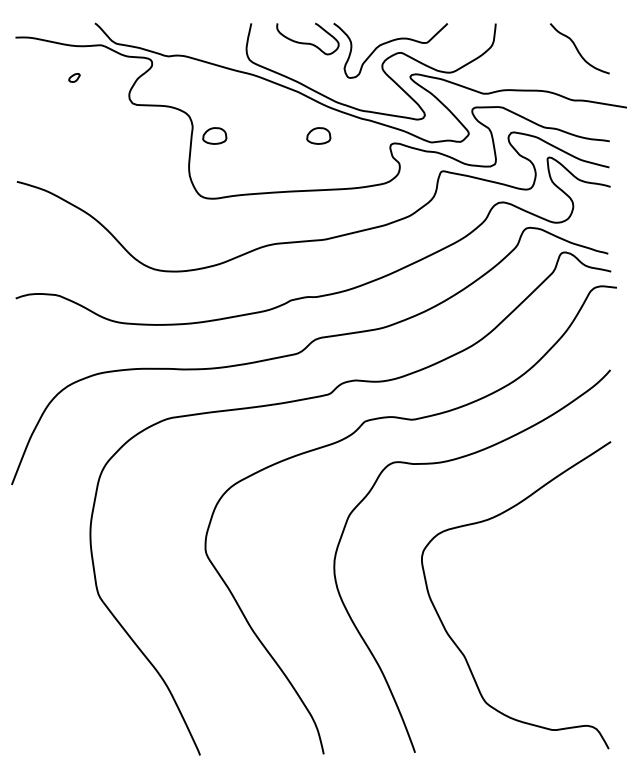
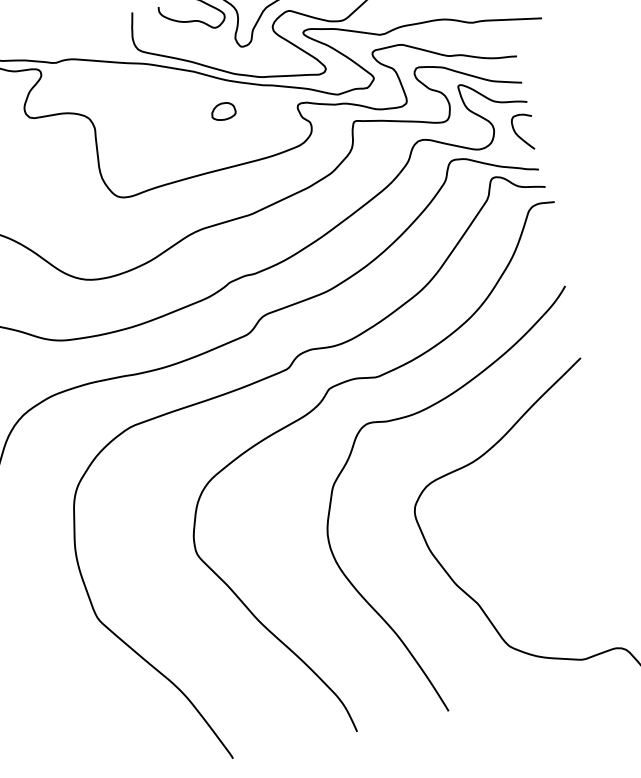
part: (214, 135) -> (118, 132), removed
curve: (597, 218) -> (520, 136), added

